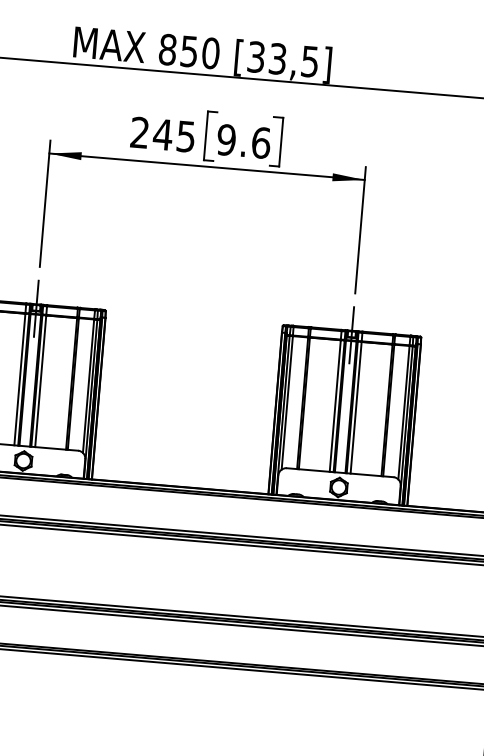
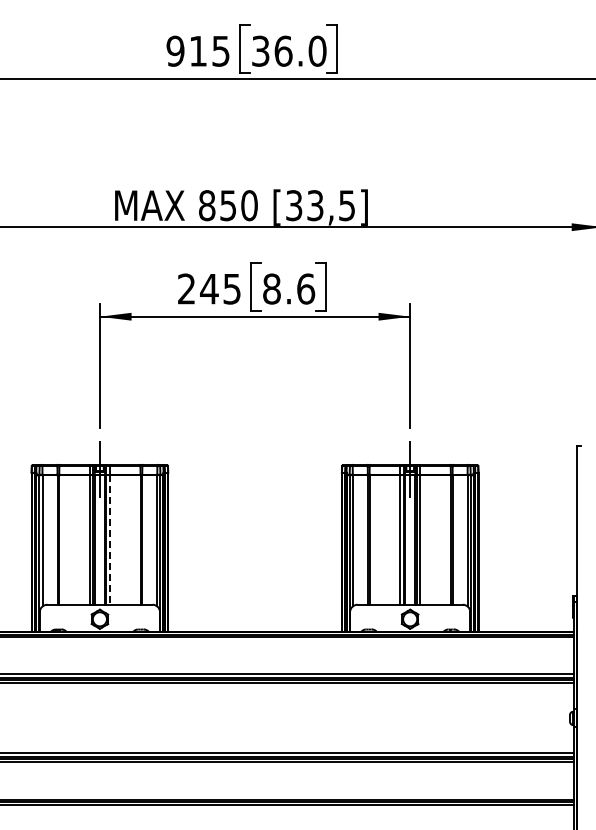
text: (226, 139) -> (271, 288), 9.6 -> 8.6
line: (41, 380) -> (110, 539), solid -> dashed

